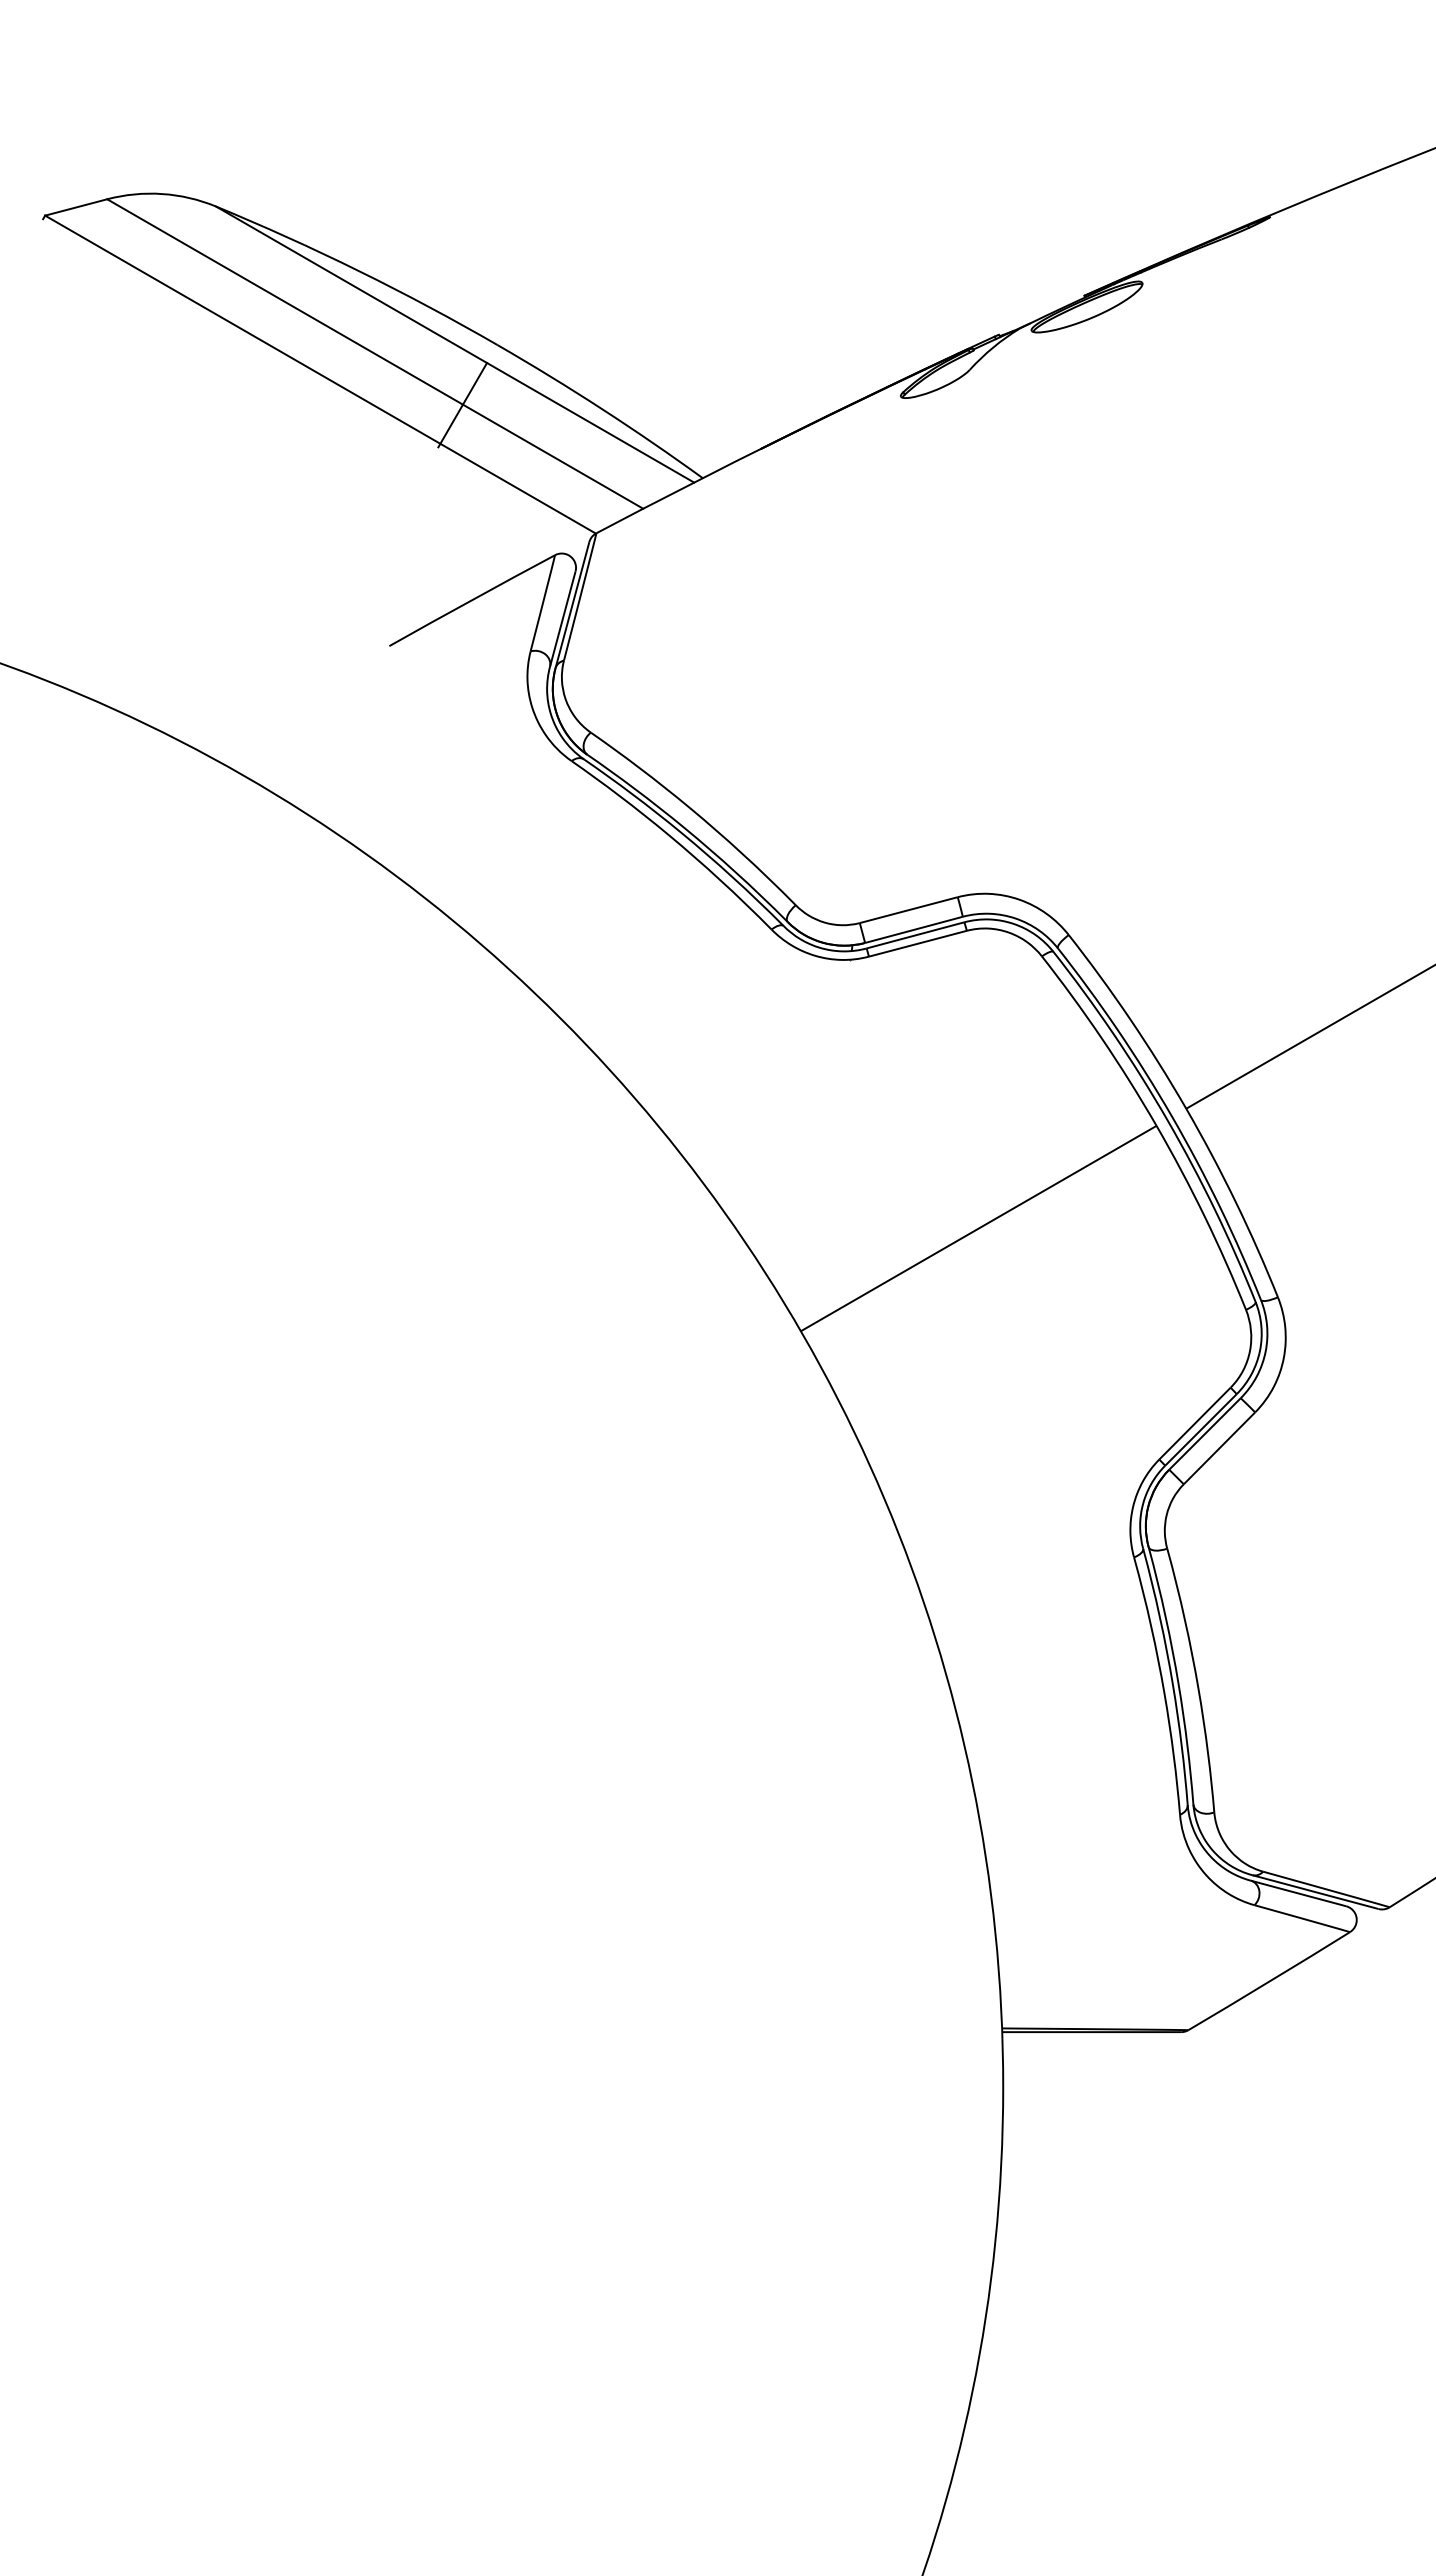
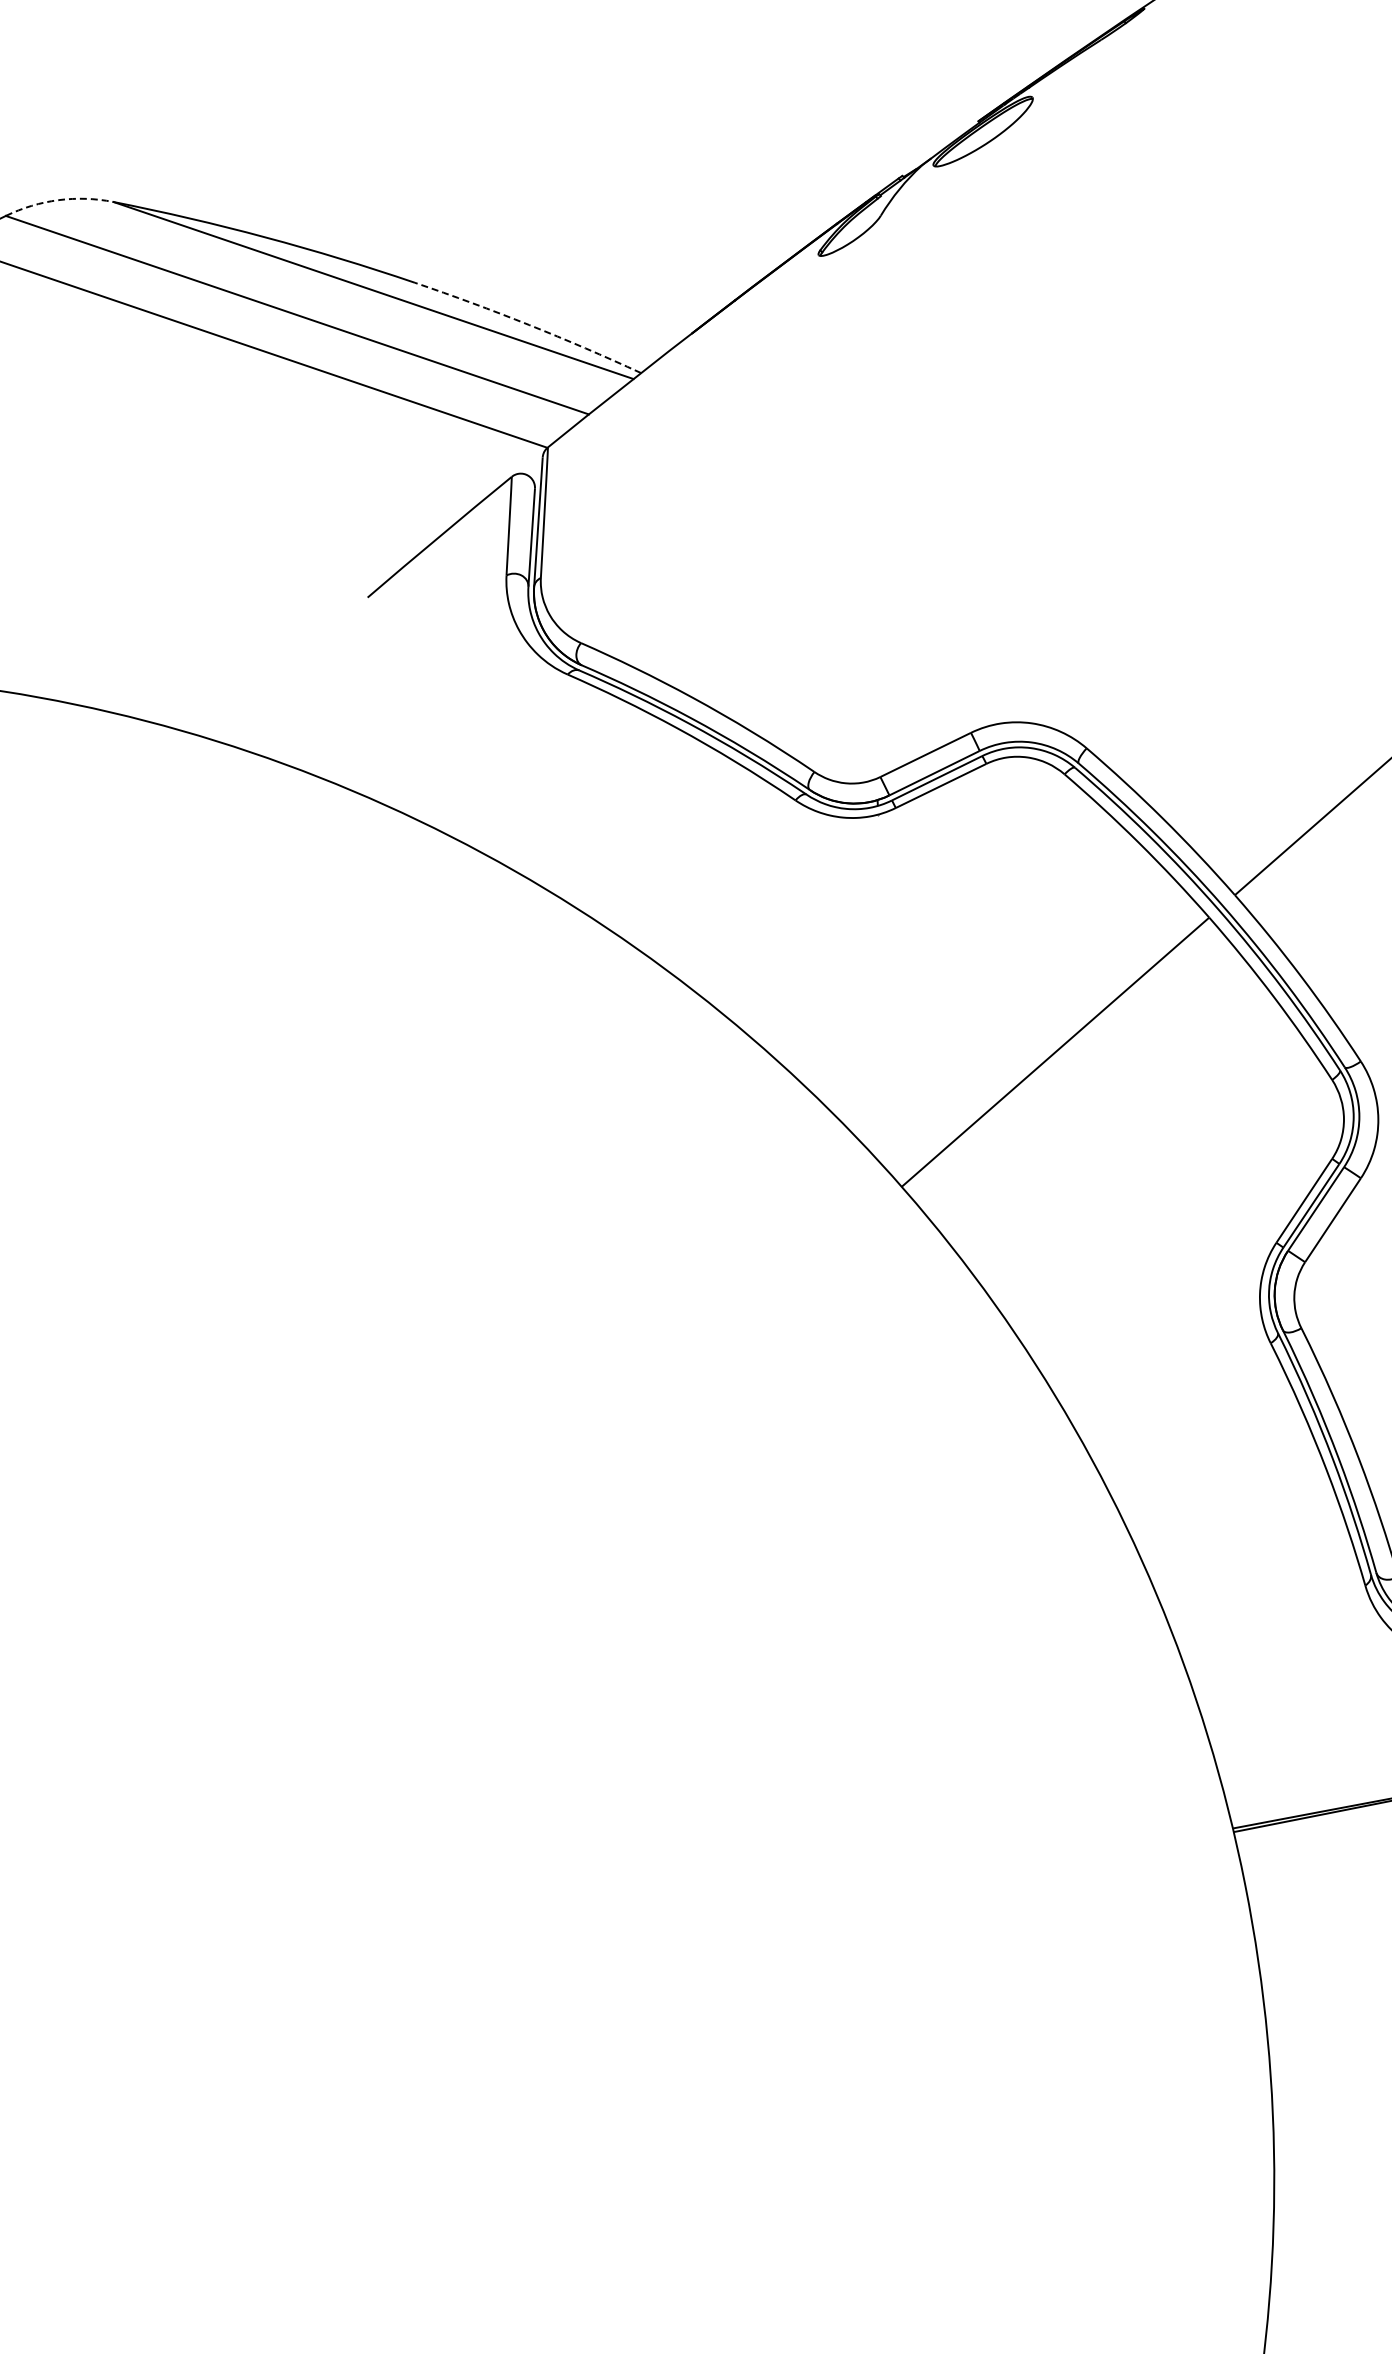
arc: (162, 194) -> (58, 200), solid -> dashed
line: (462, 404) -> (392, 347), removed
arc: (601, 408) -> (528, 324), solid -> dashed

